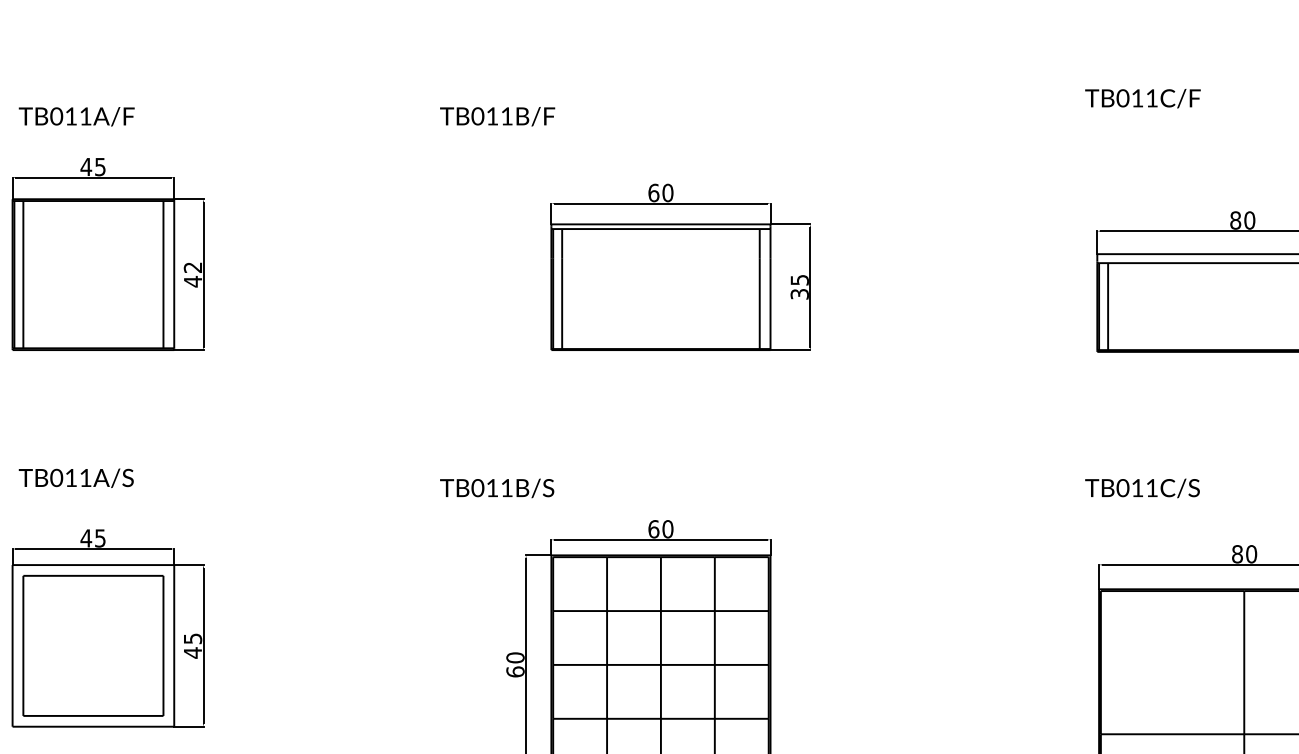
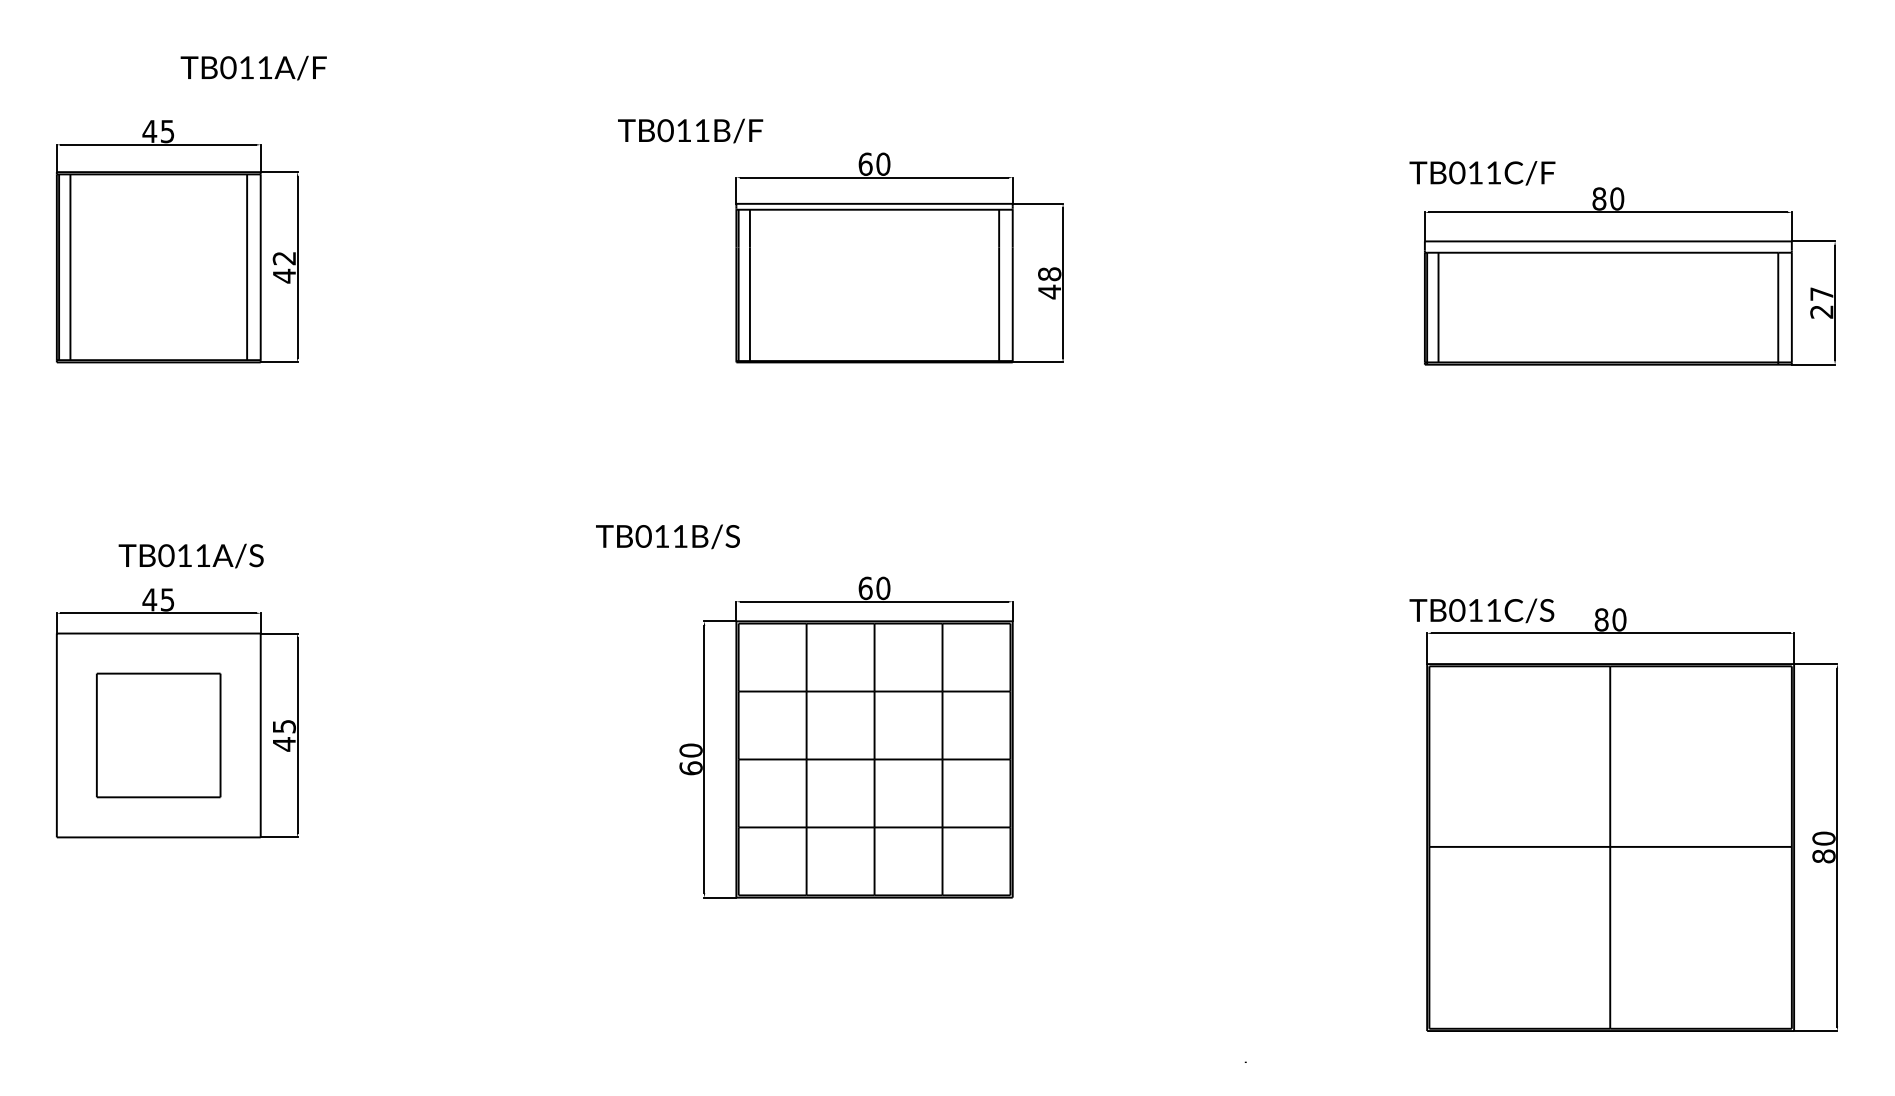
text: (1142, 98) -> (1482, 173), moved
text: (76, 116) -> (253, 67), moved
text: (497, 116) -> (690, 130), moved
text: (799, 287) -> (1049, 283), 35 -> 48
text: (75, 477) -> (190, 555), moved
text: (1142, 488) -> (1481, 610), moved
part: (93, 645) -> (158, 735), size x0.7

